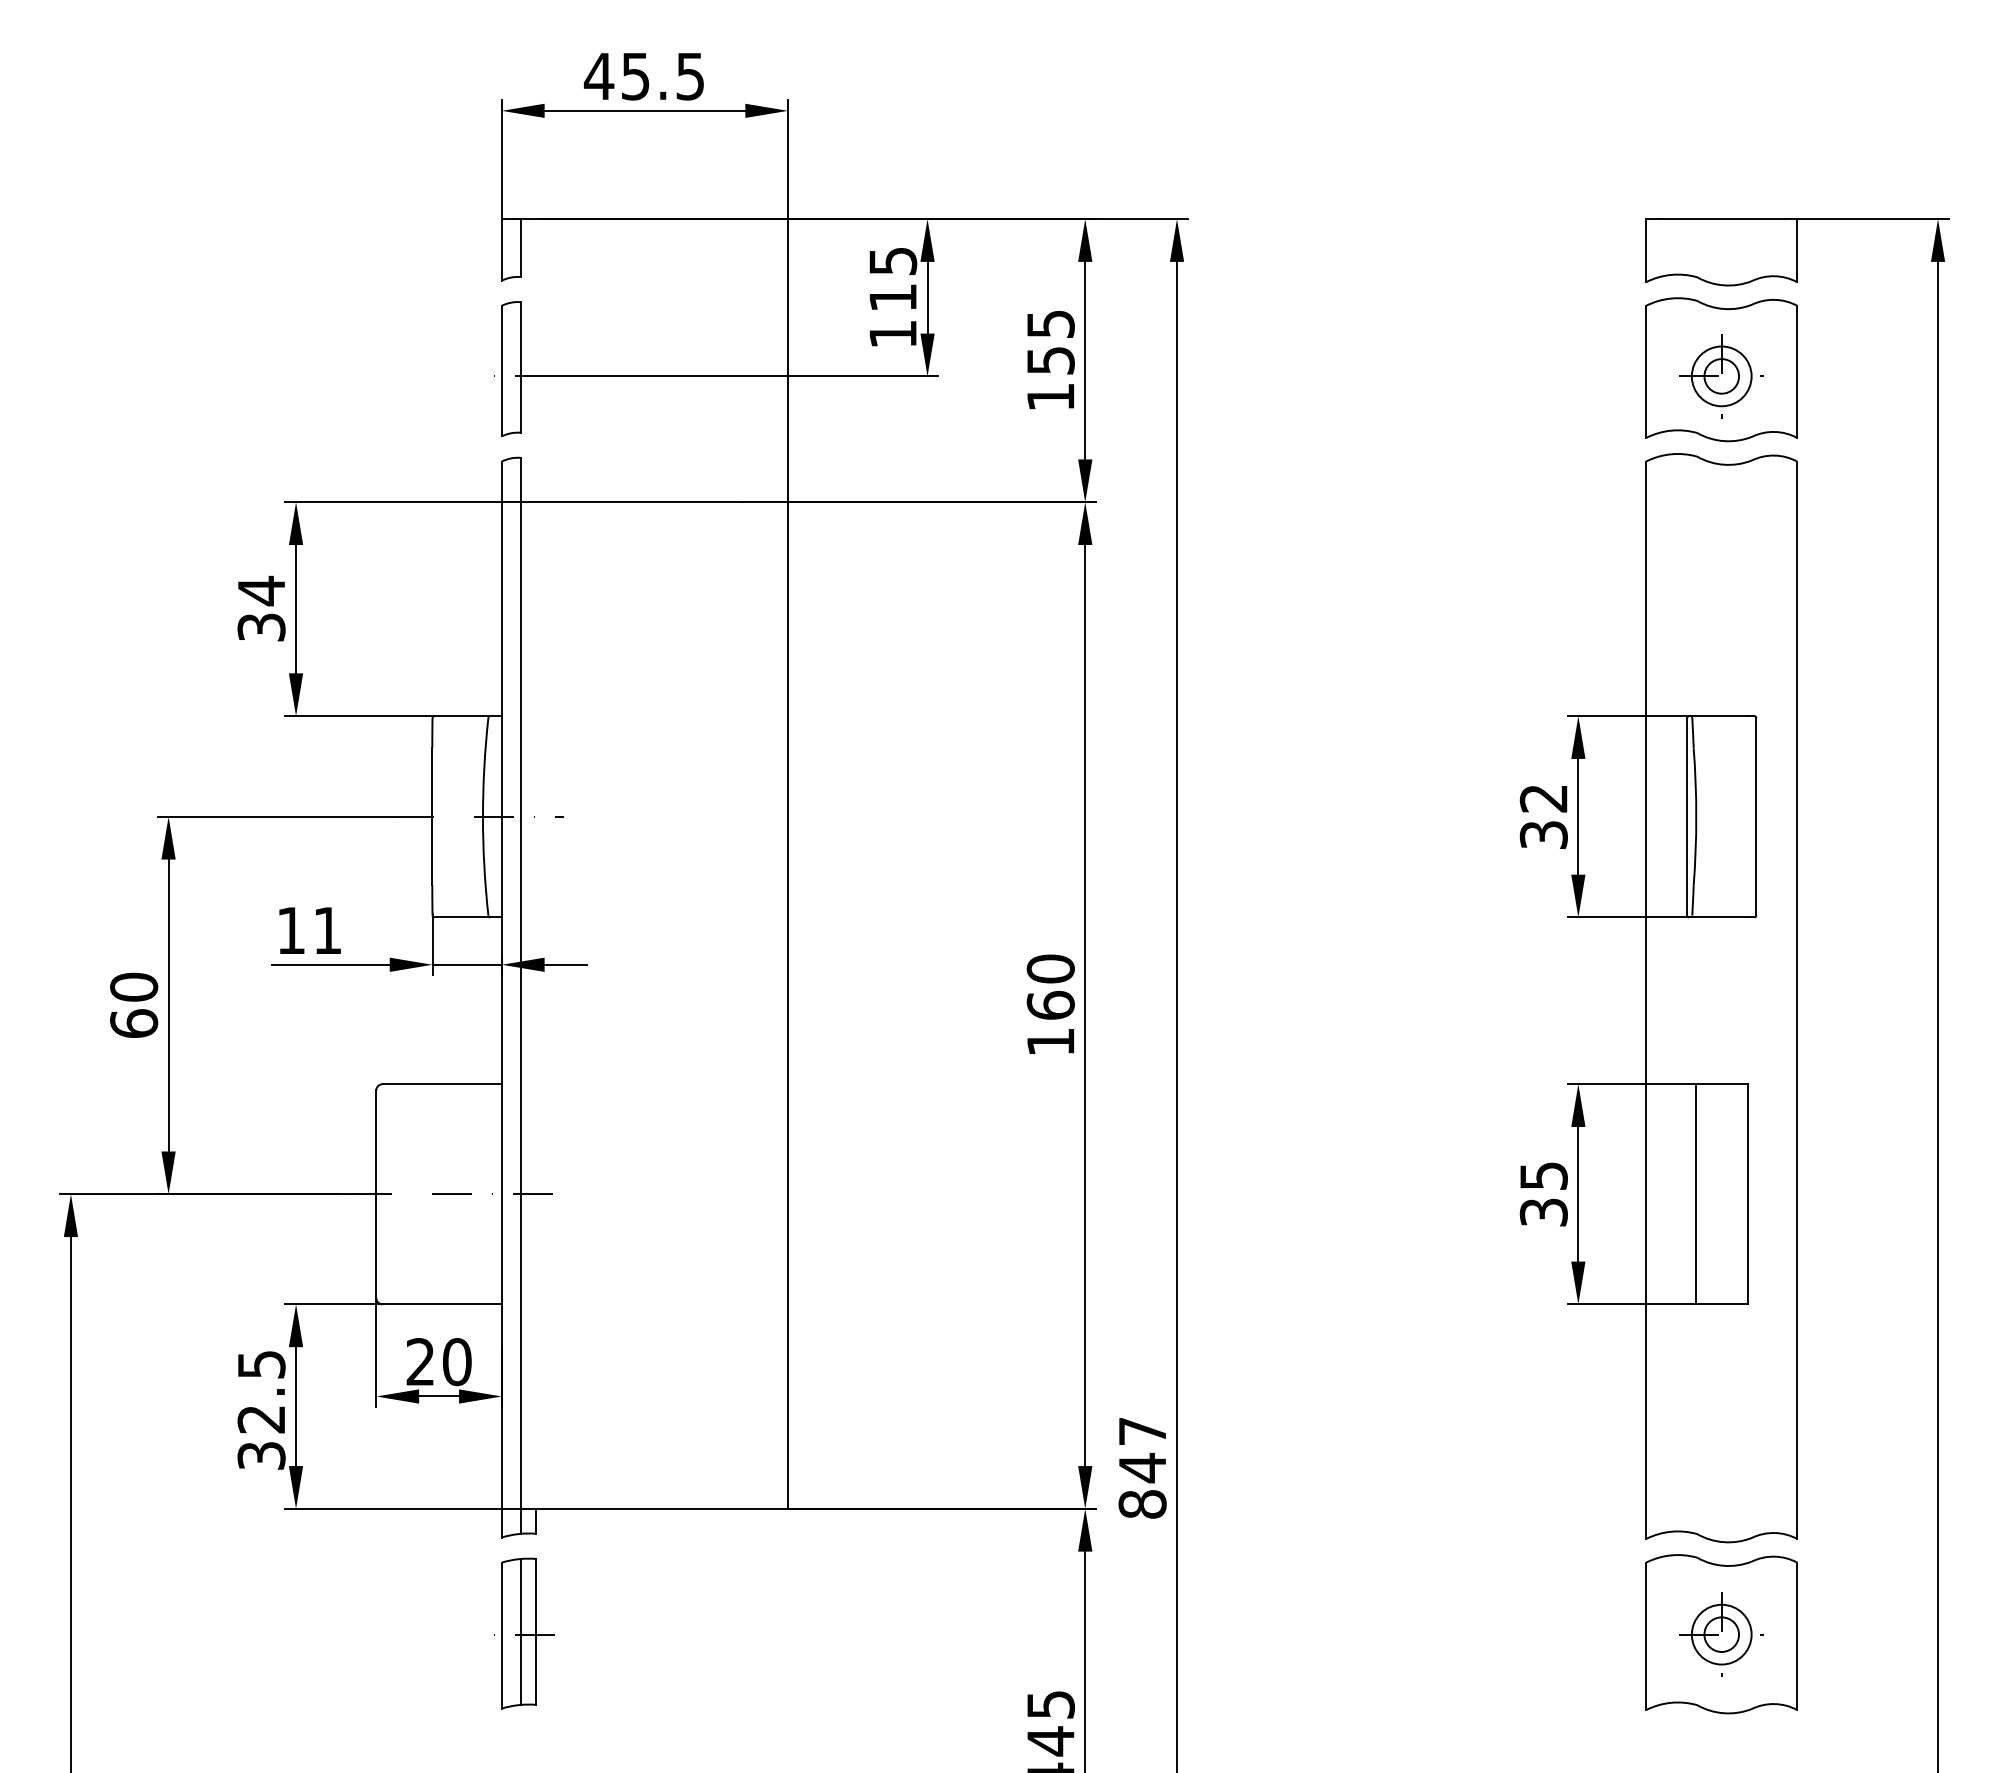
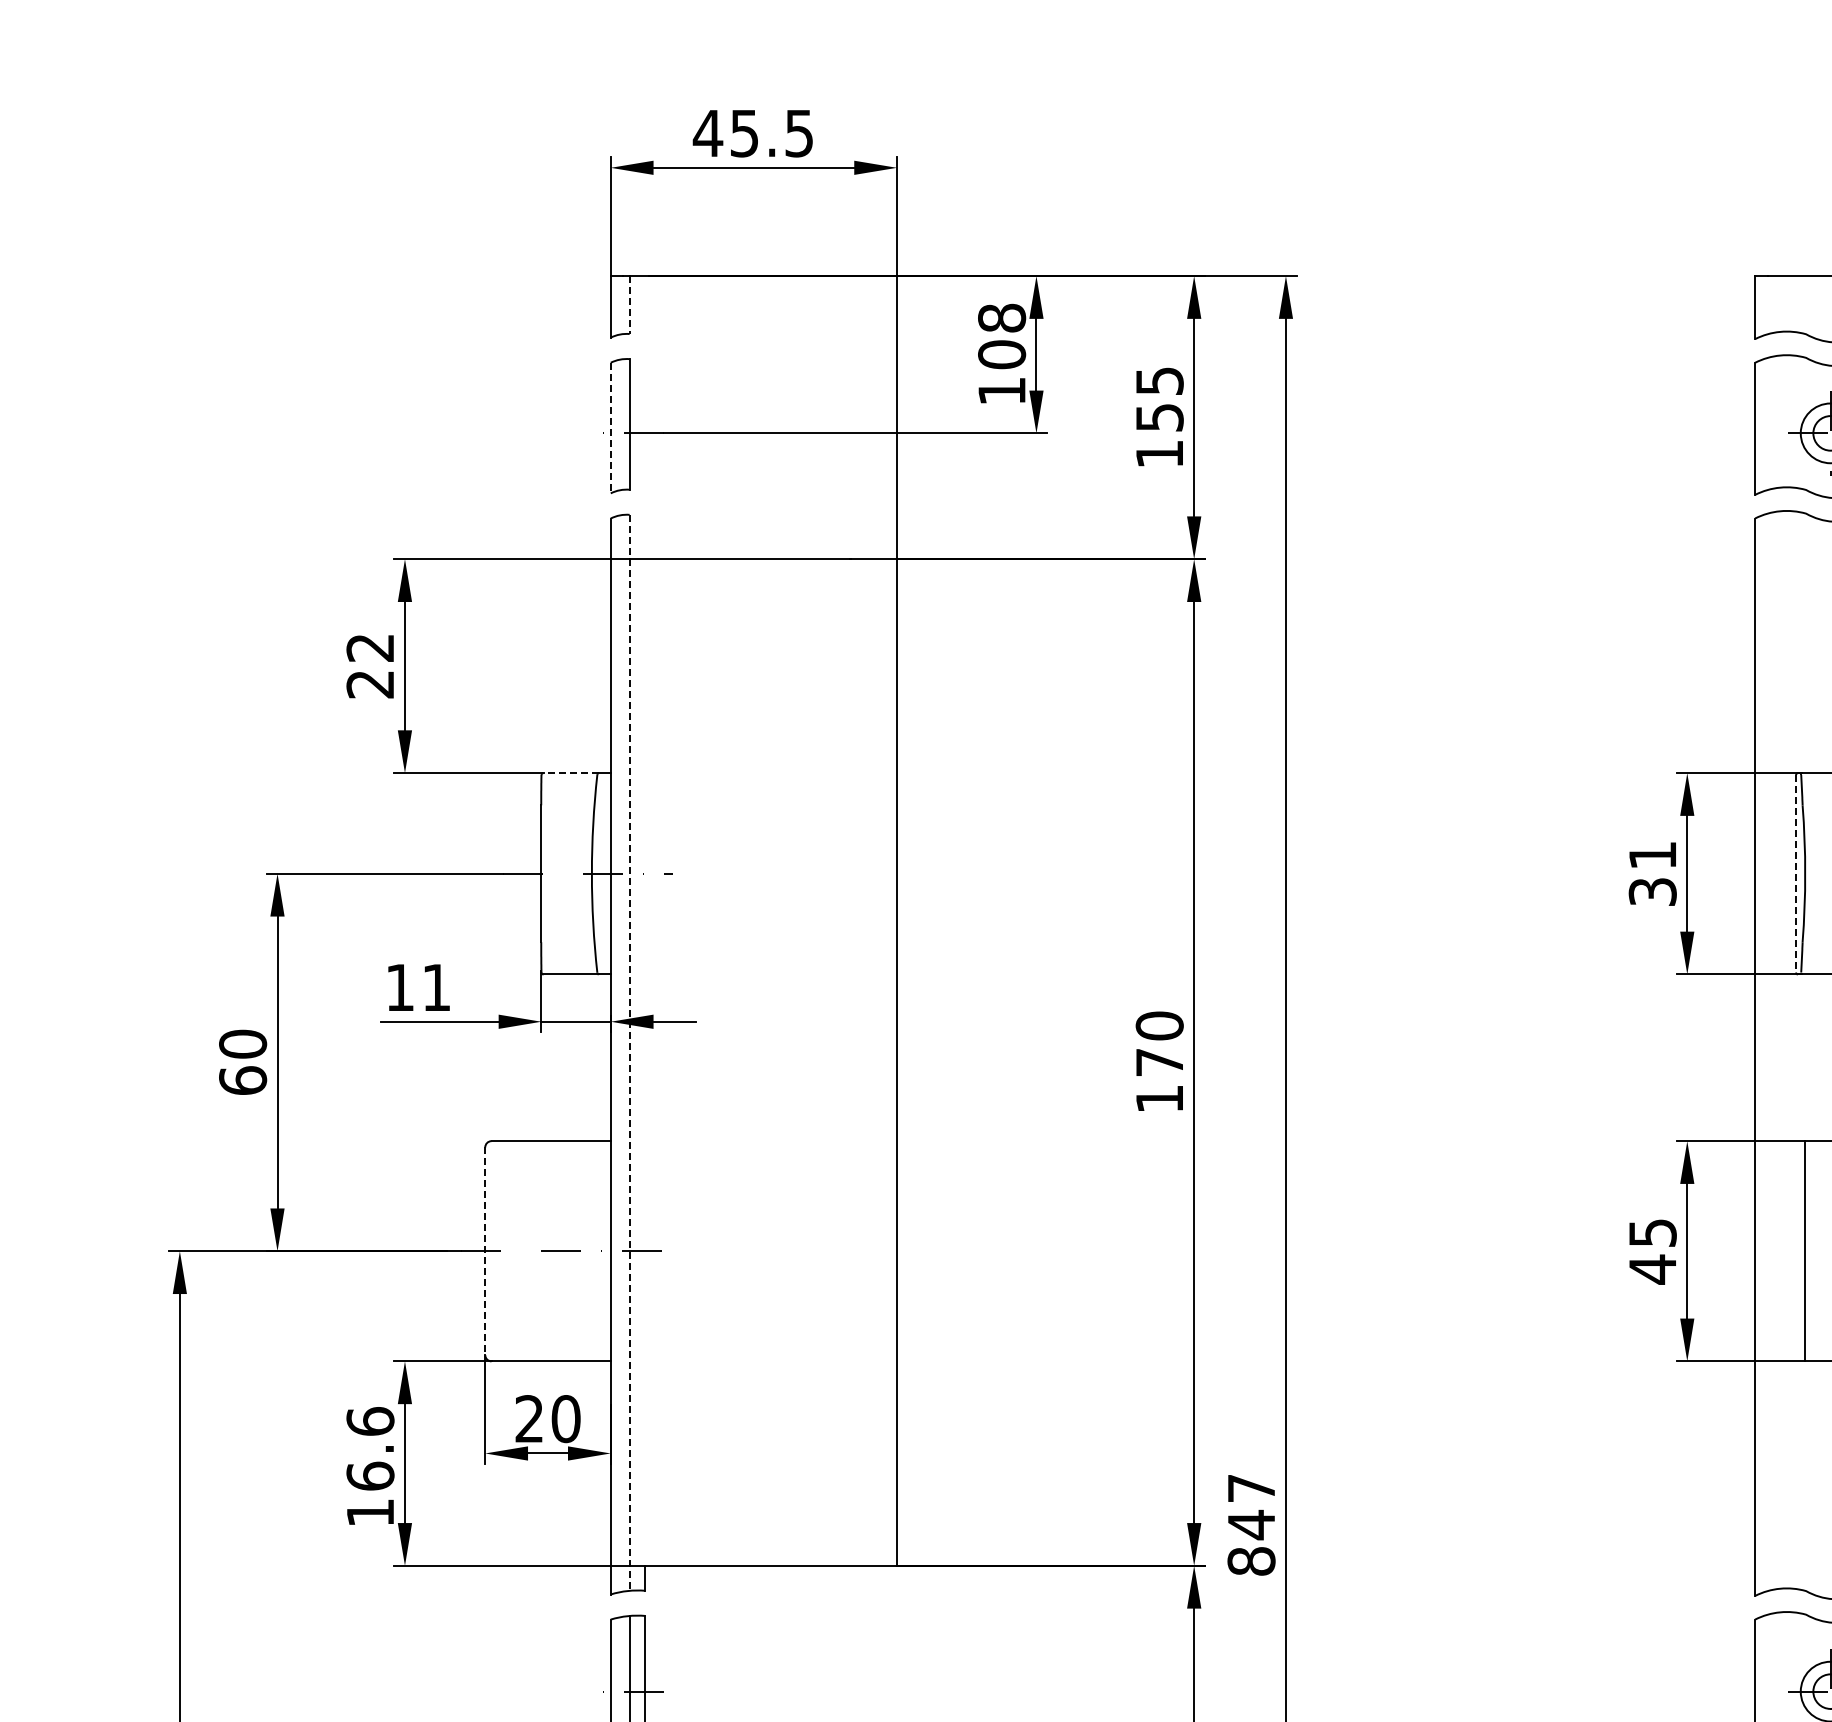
line: (520, 248) -> (629, 305), solid -> dashed
text: (893, 279) -> (1002, 336), 115 -> 108
line: (501, 371) -> (610, 428), solid -> dashed
text: (261, 608) -> (370, 665), 34 -> 22
line: (461, 716) -> (570, 773), solid -> dashed
text: (1543, 798) -> (1652, 855), 32 -> 31
line: (1687, 816) -> (1796, 873), solid -> dashed
line: (520, 995) -> (629, 1052), solid -> dashed
text: (1050, 1004) -> (1159, 1061), 160 -> 170
line: (376, 1194) -> (485, 1251), solid -> dashed
text: (1543, 1212) -> (1652, 1269), 35 -> 45
text: (261, 1409) -> (370, 1466), 32.5 -> 16.6

